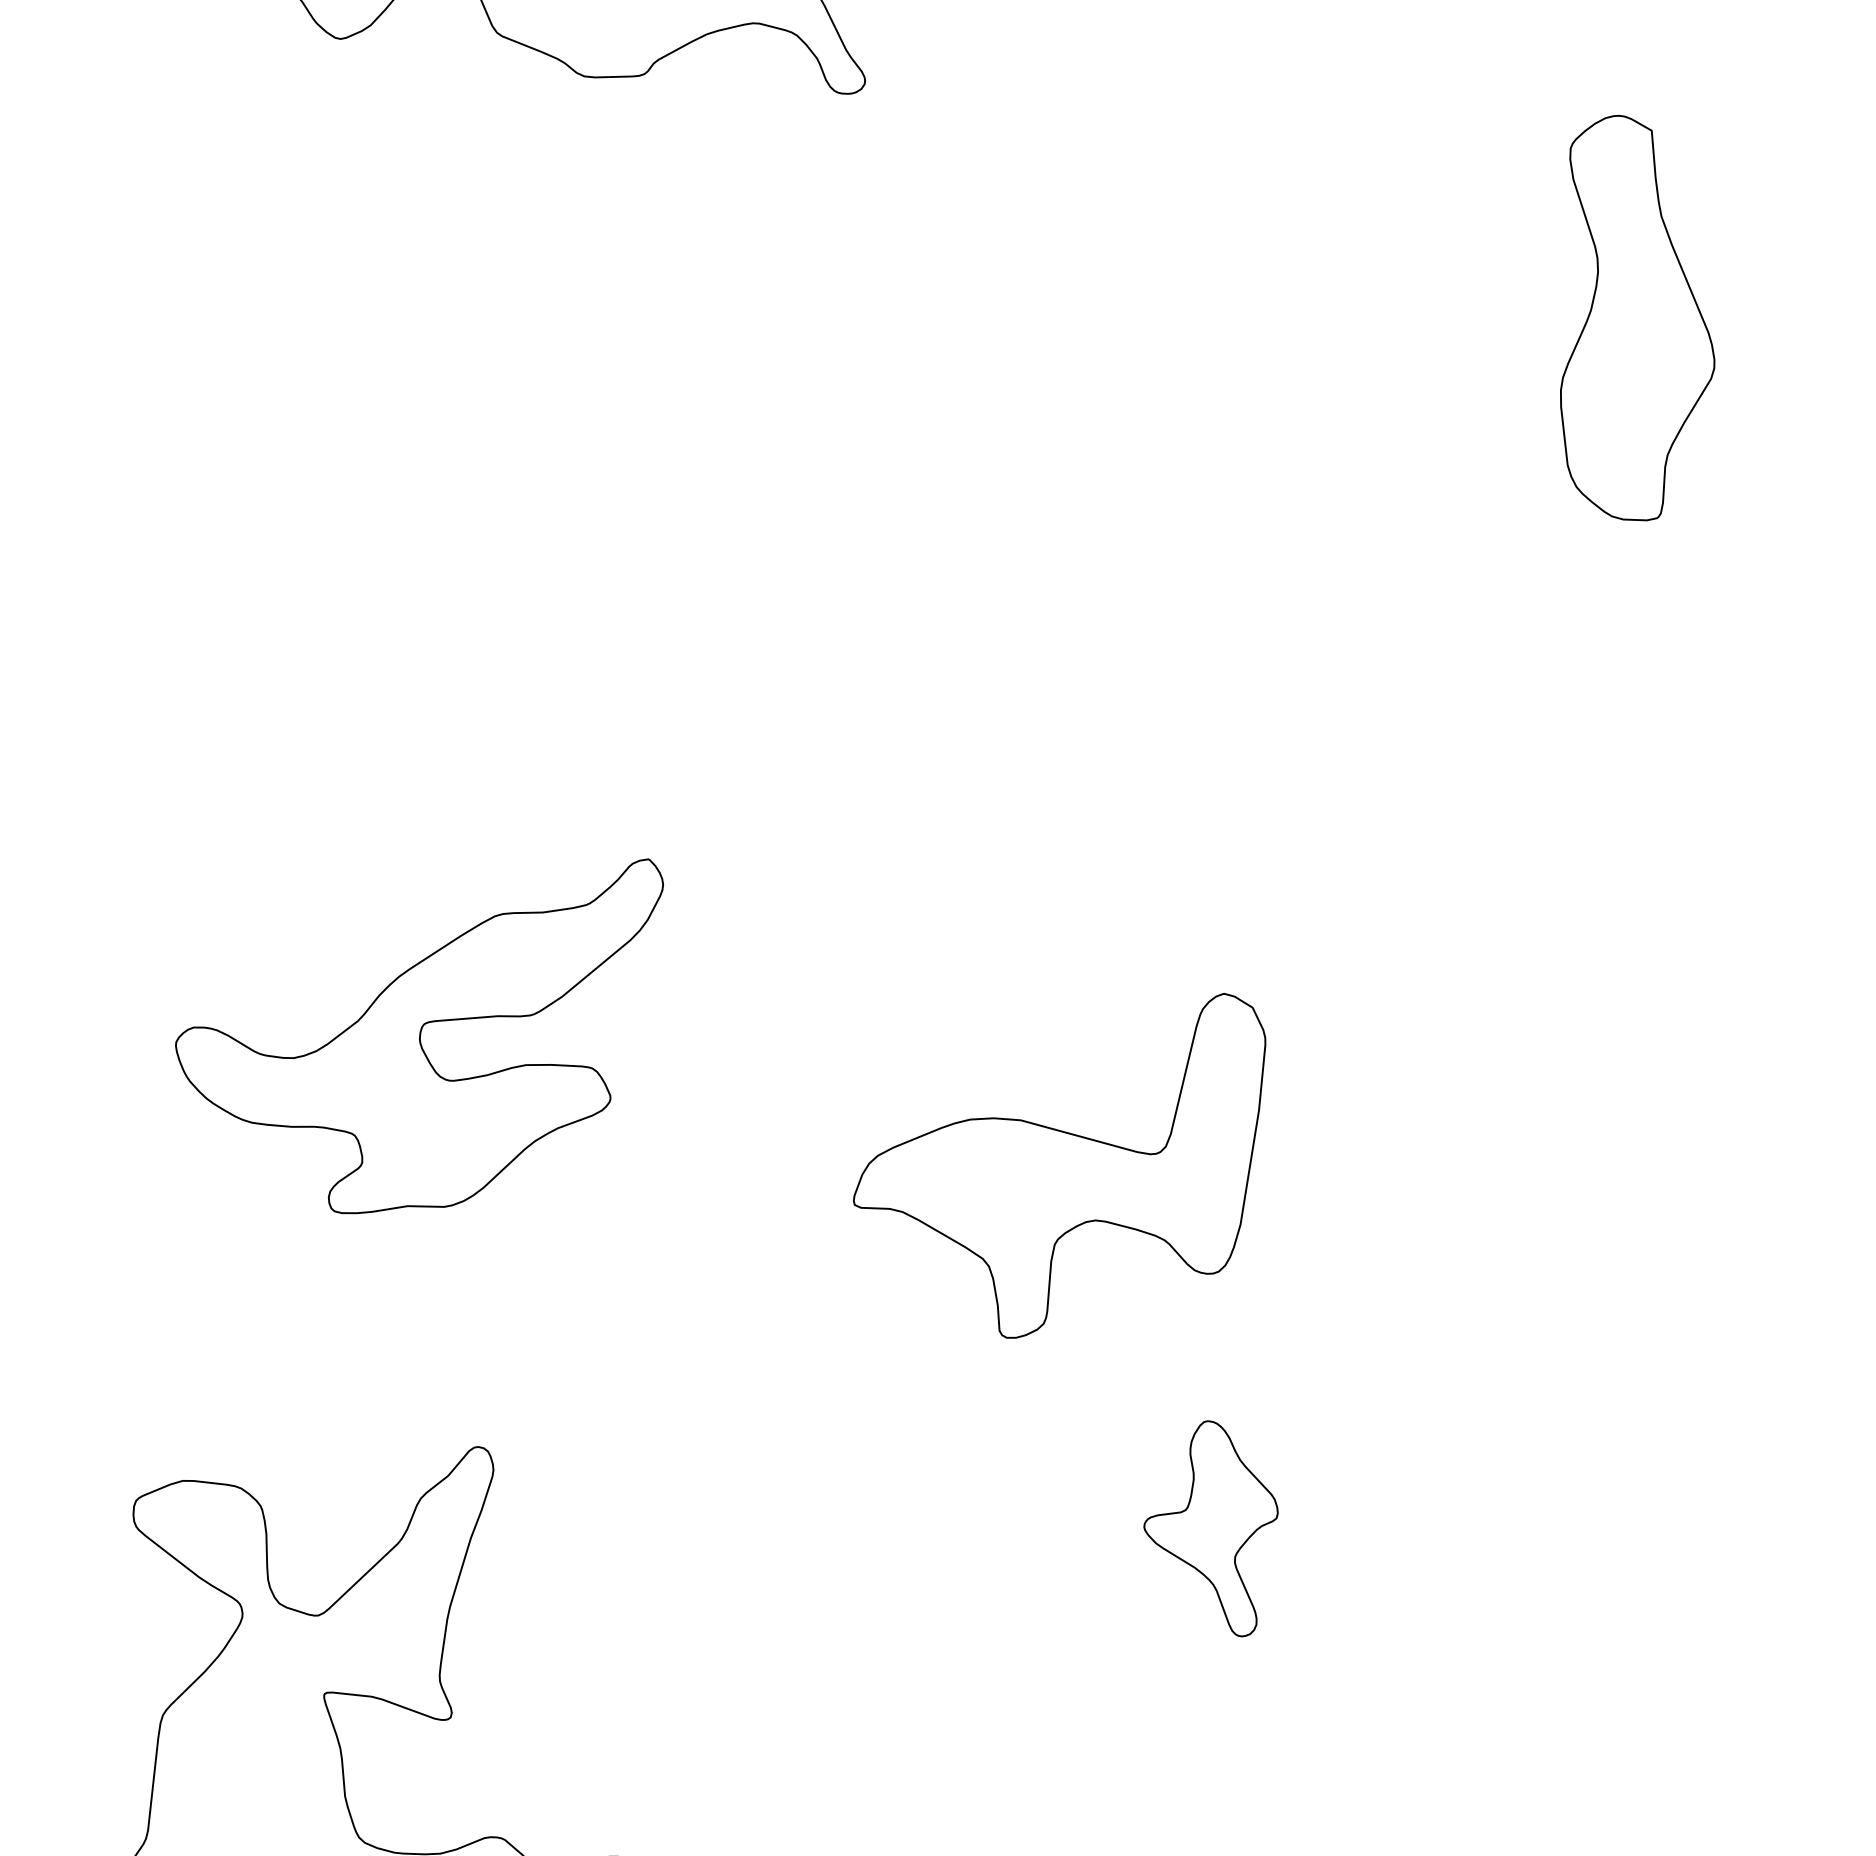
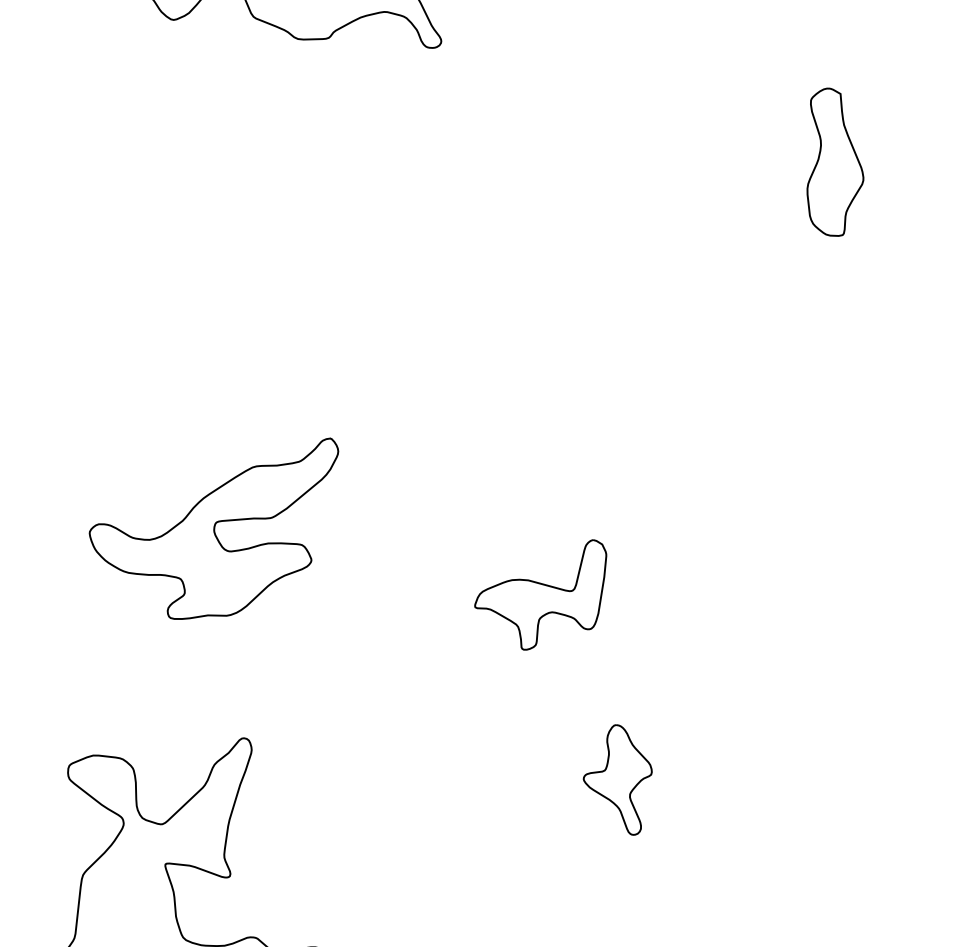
part: (1637, 316) -> (835, 161), size x0.71
part: (1059, 1165) -> (540, 594), size x0.62

